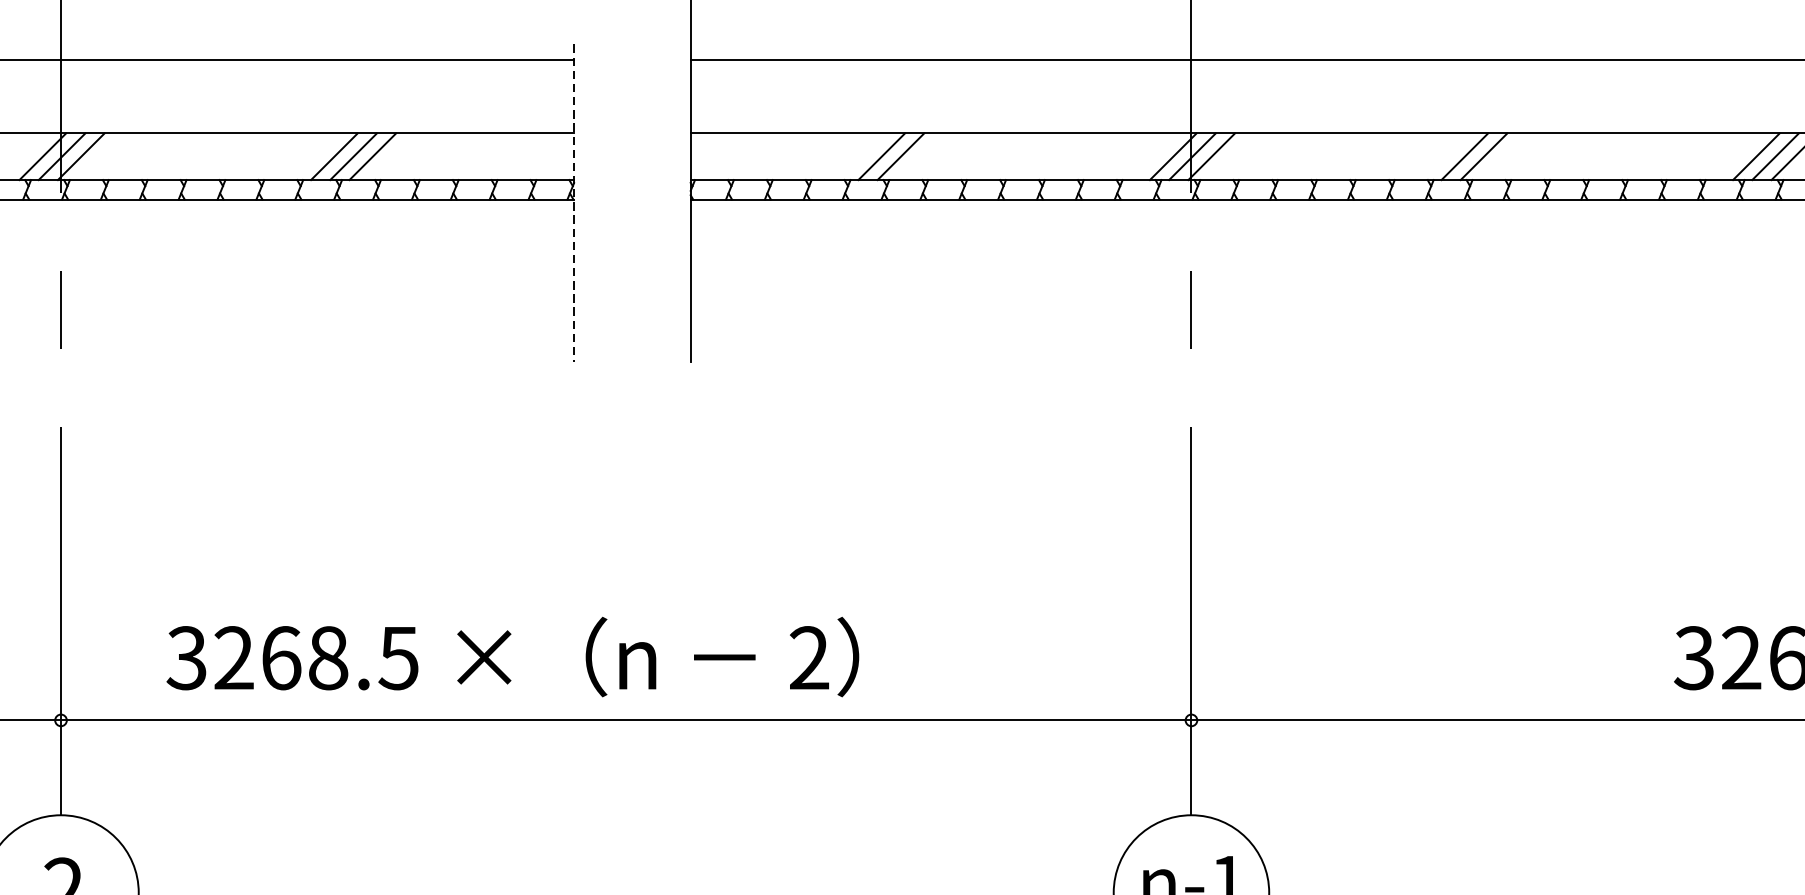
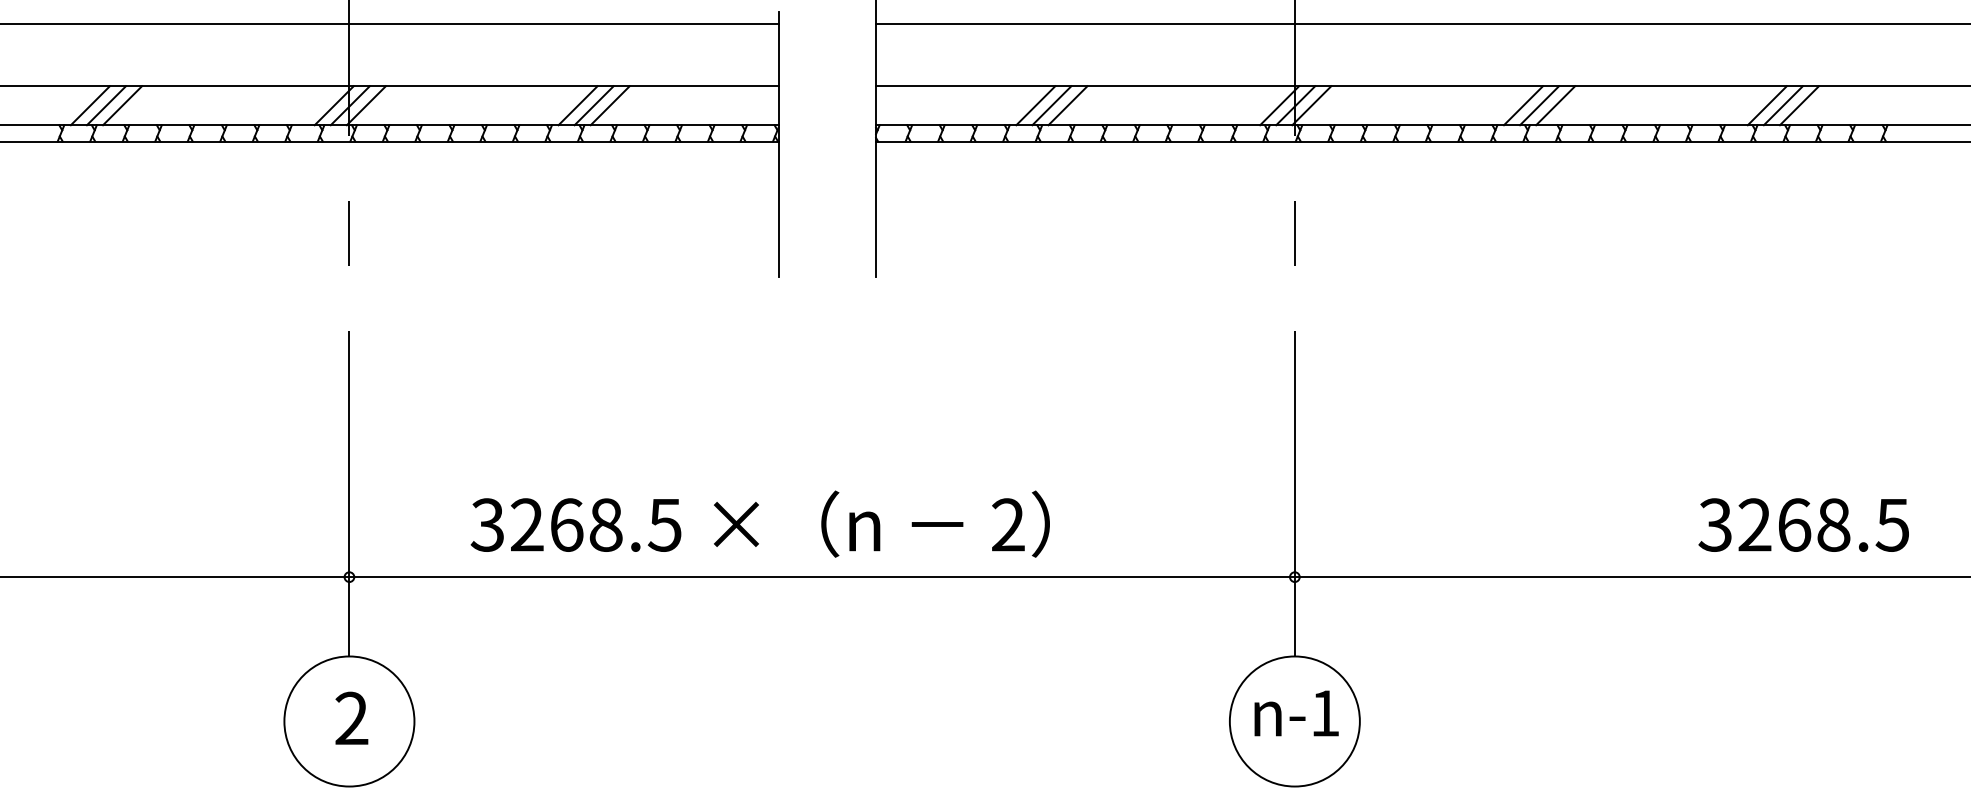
line: (919, 156) -> (1067, 105), added
line: (1503, 156) -> (1555, 105), added
line: (574, 203) -> (778, 144), dashed -> solid
text: (511, 656) -> (759, 523), moved

